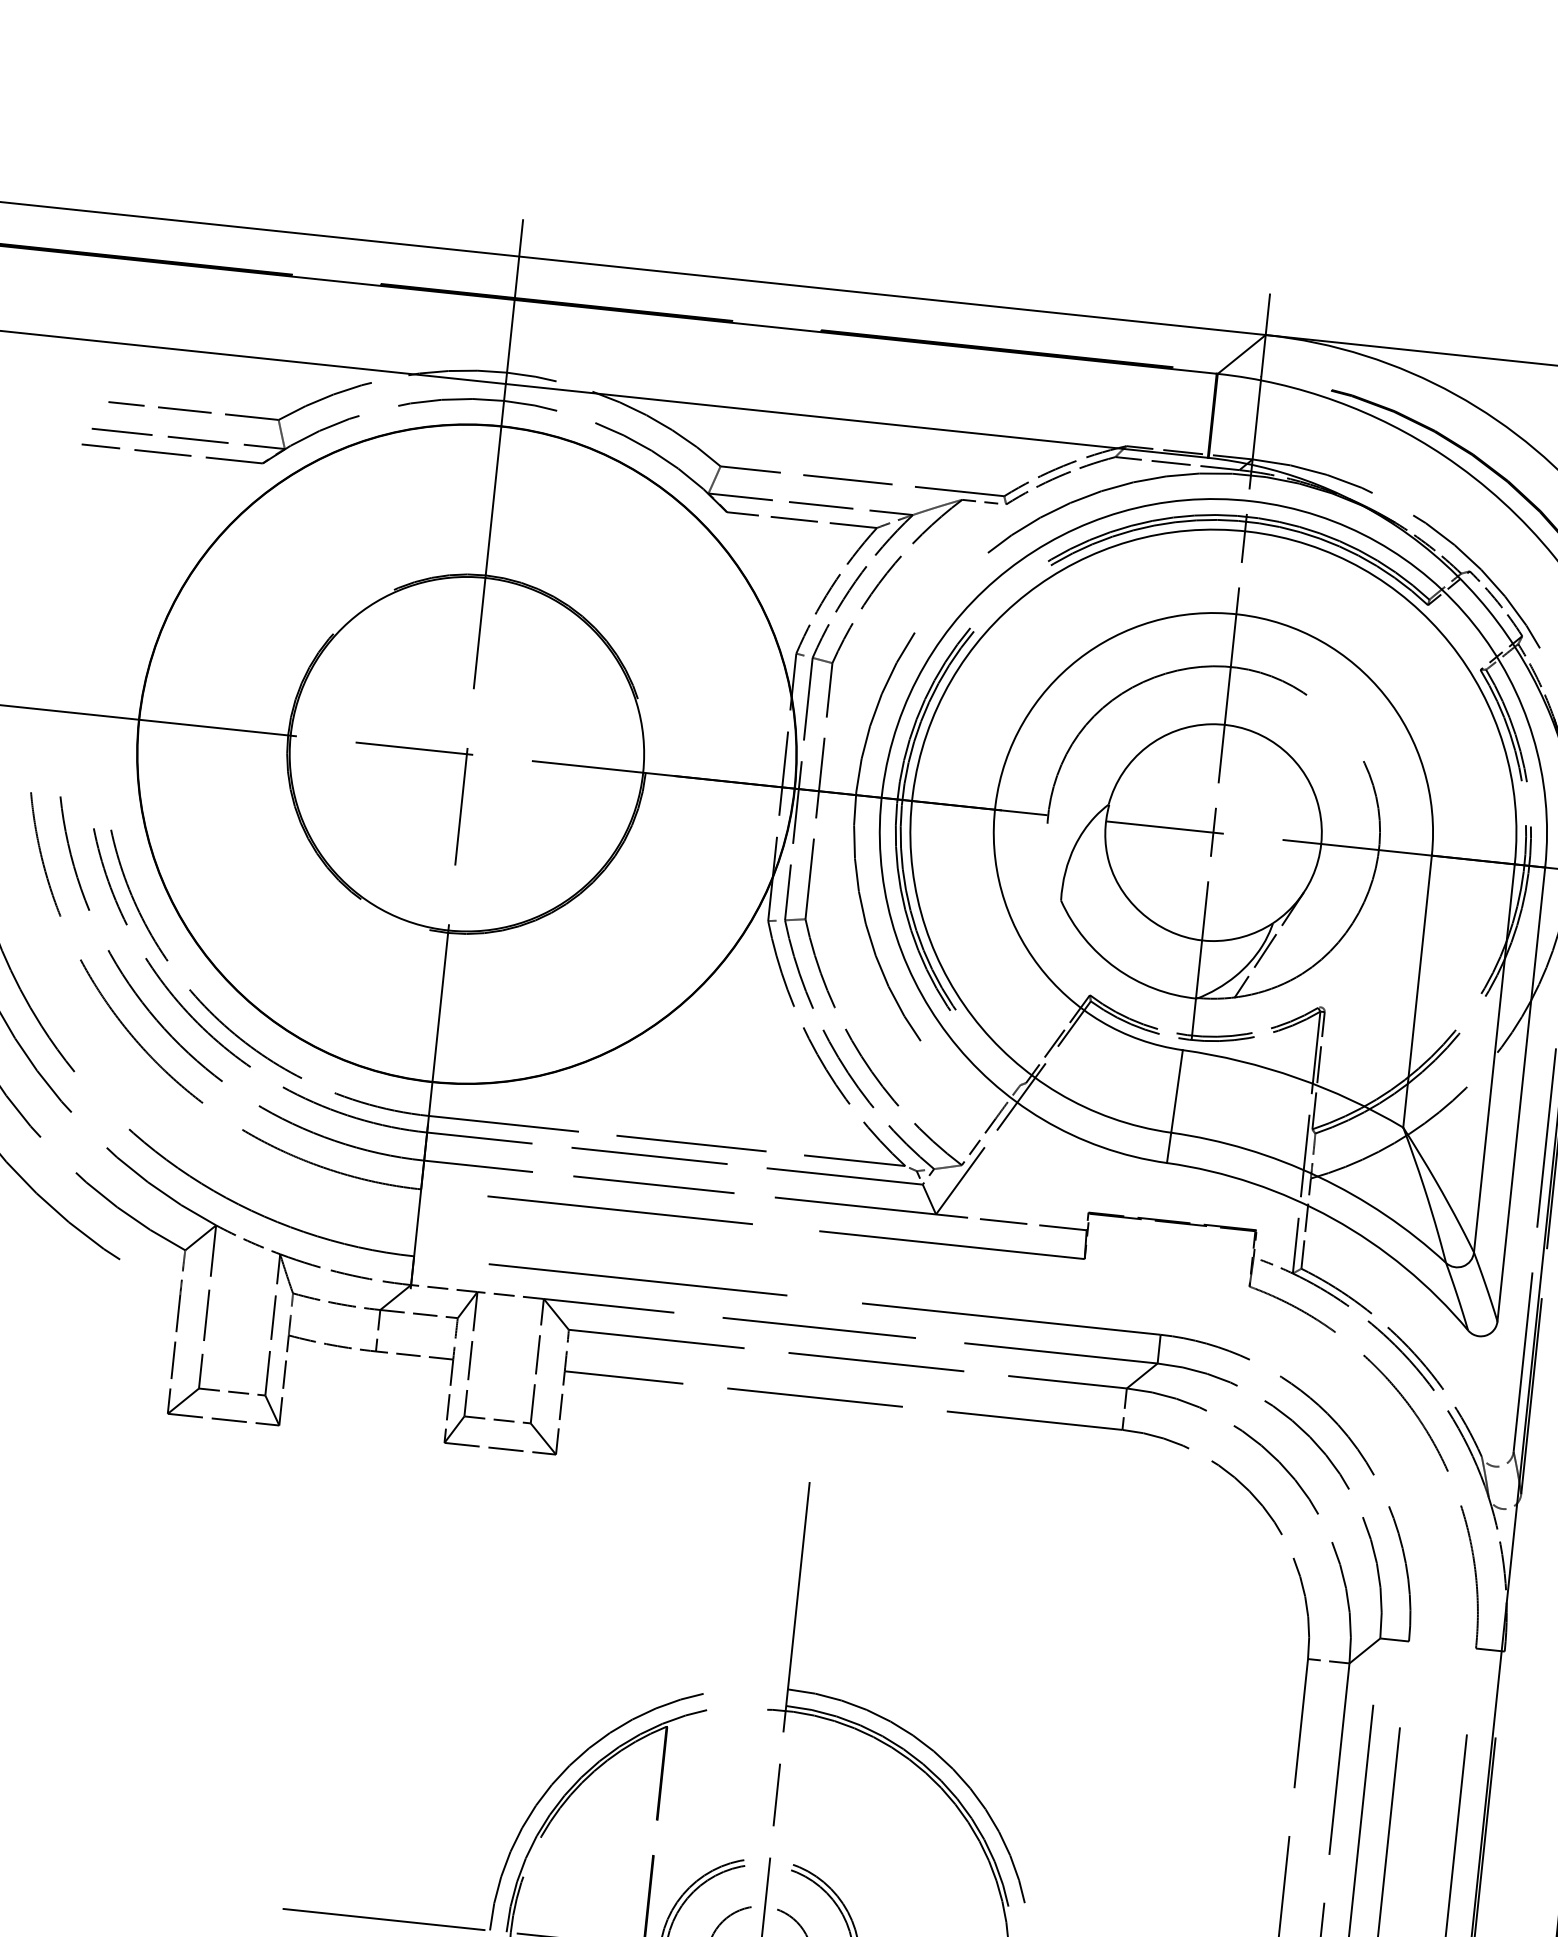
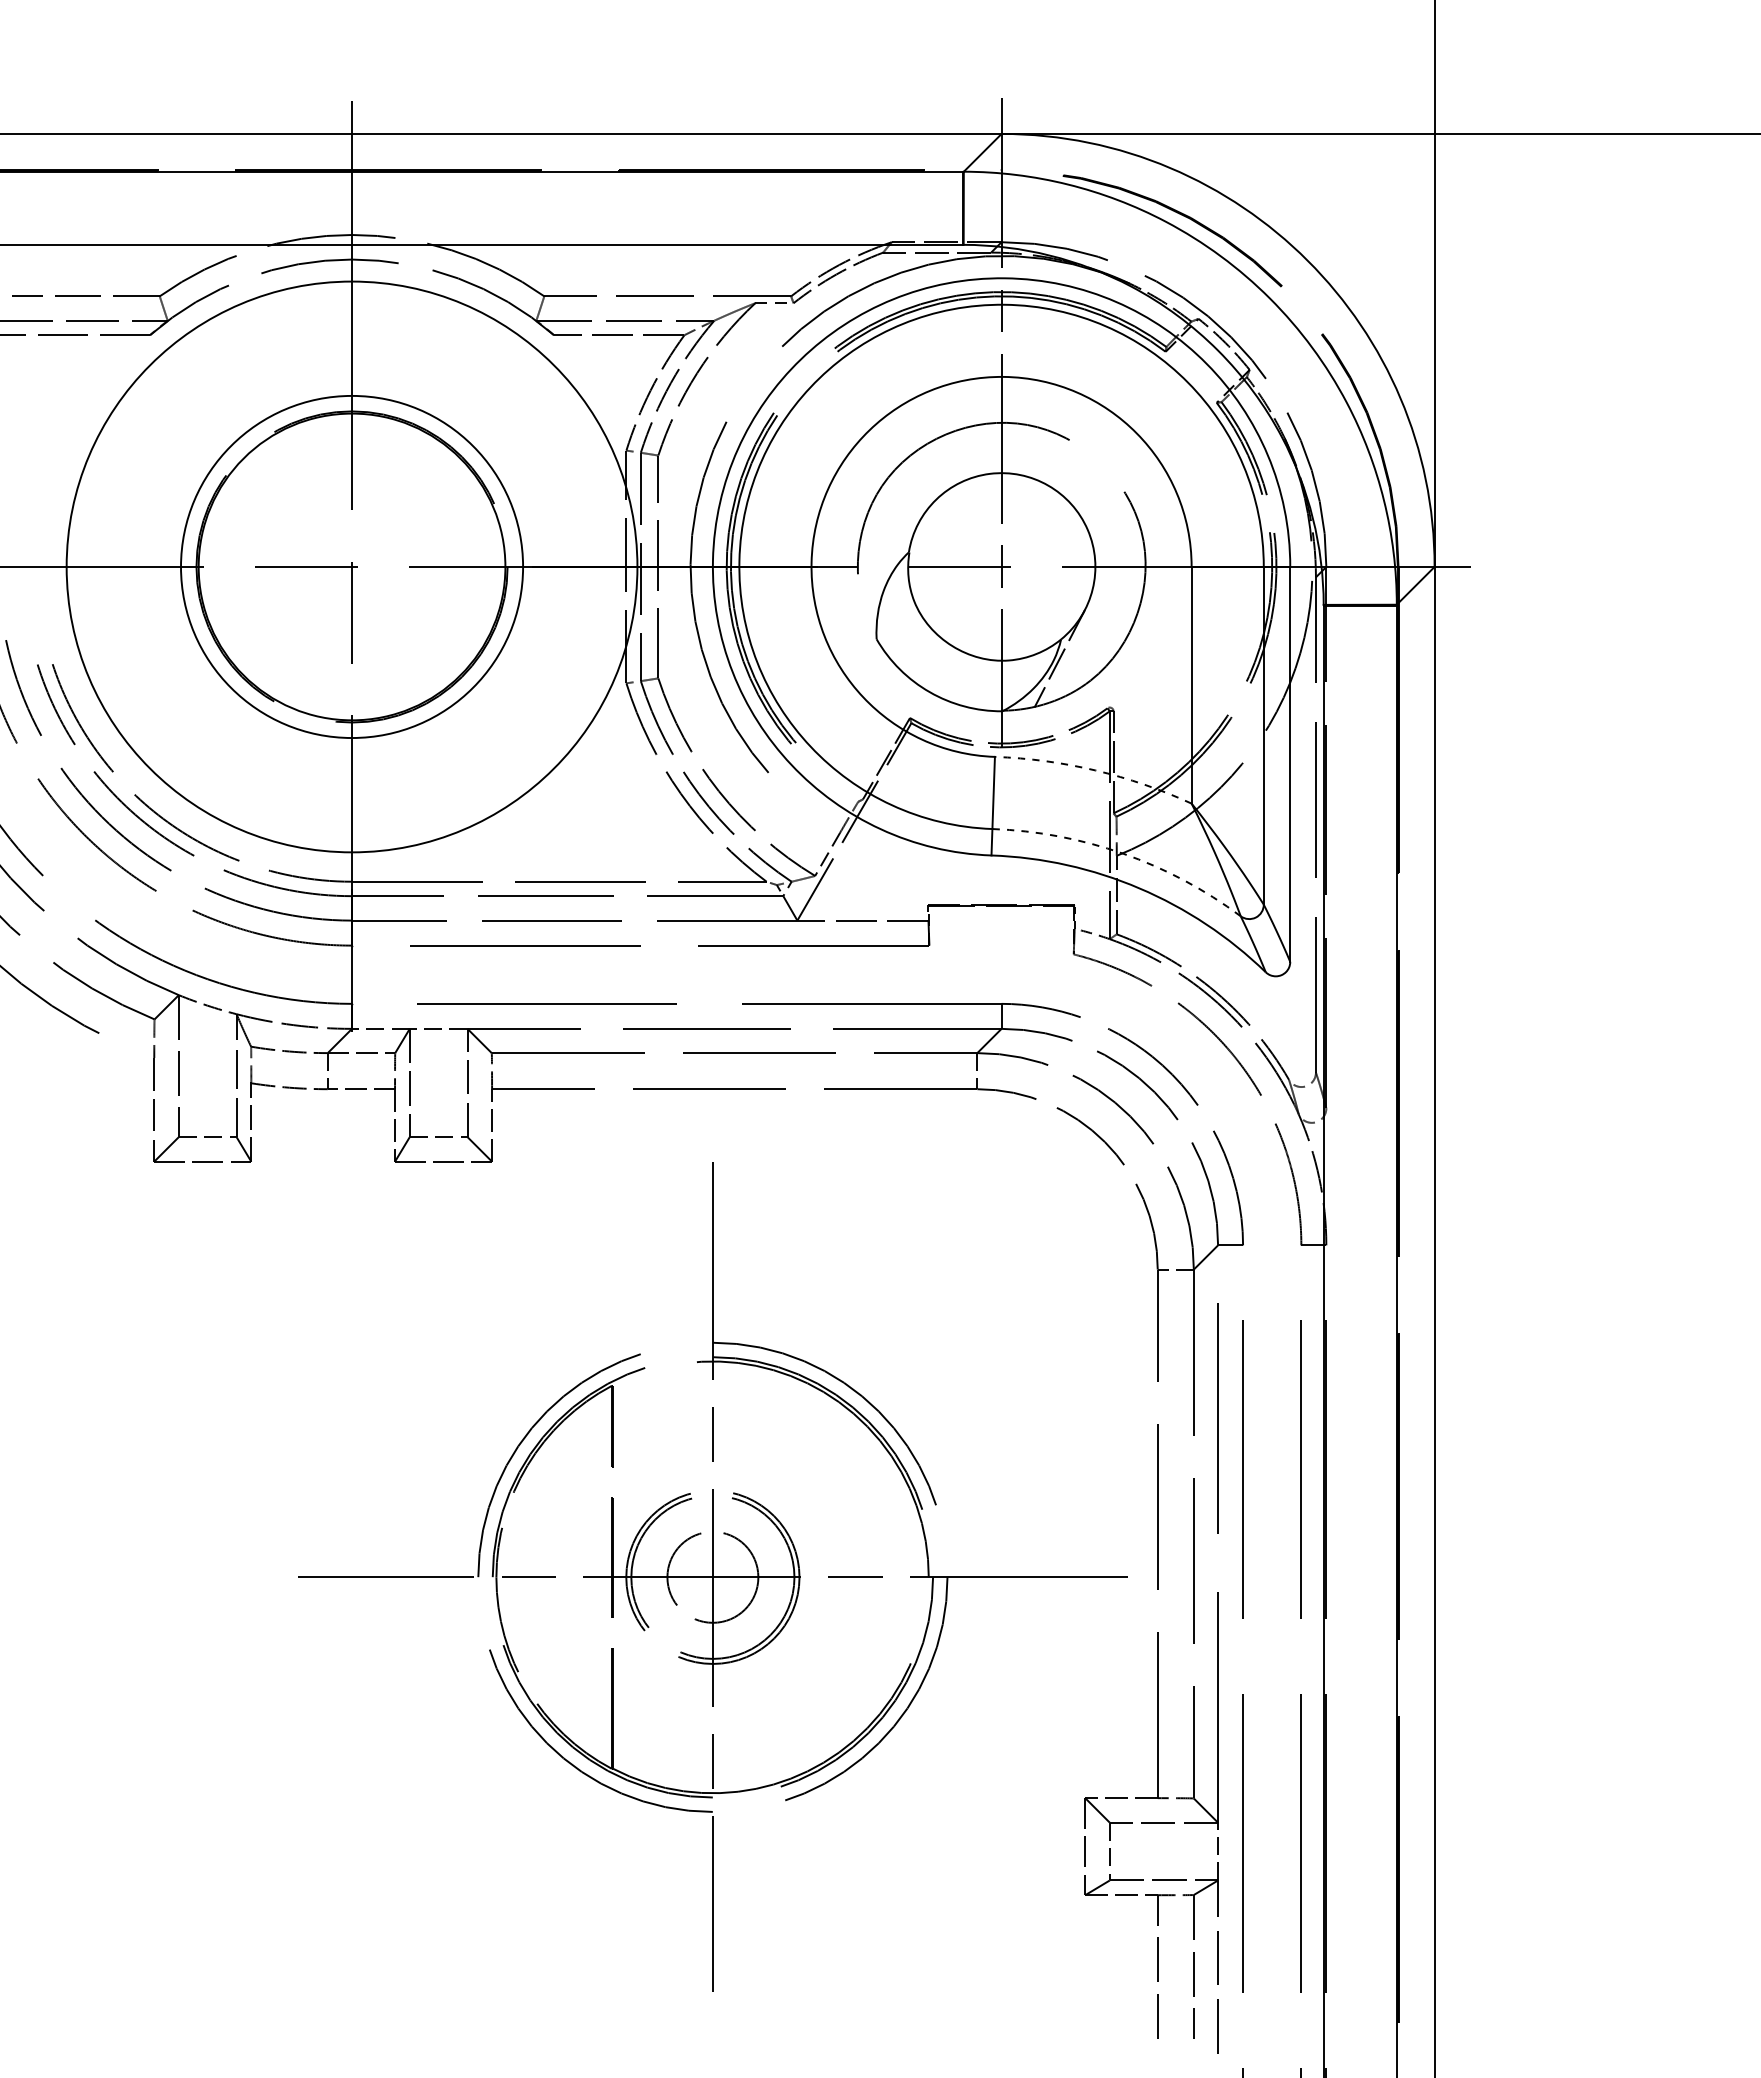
circle: (466, 753) -> (351, 566), size x0.6
arc: (1296, 1077) -> (1095, 770), solid -> dashed
arc: (1318, 1176) -> (1123, 853), solid -> dashed

